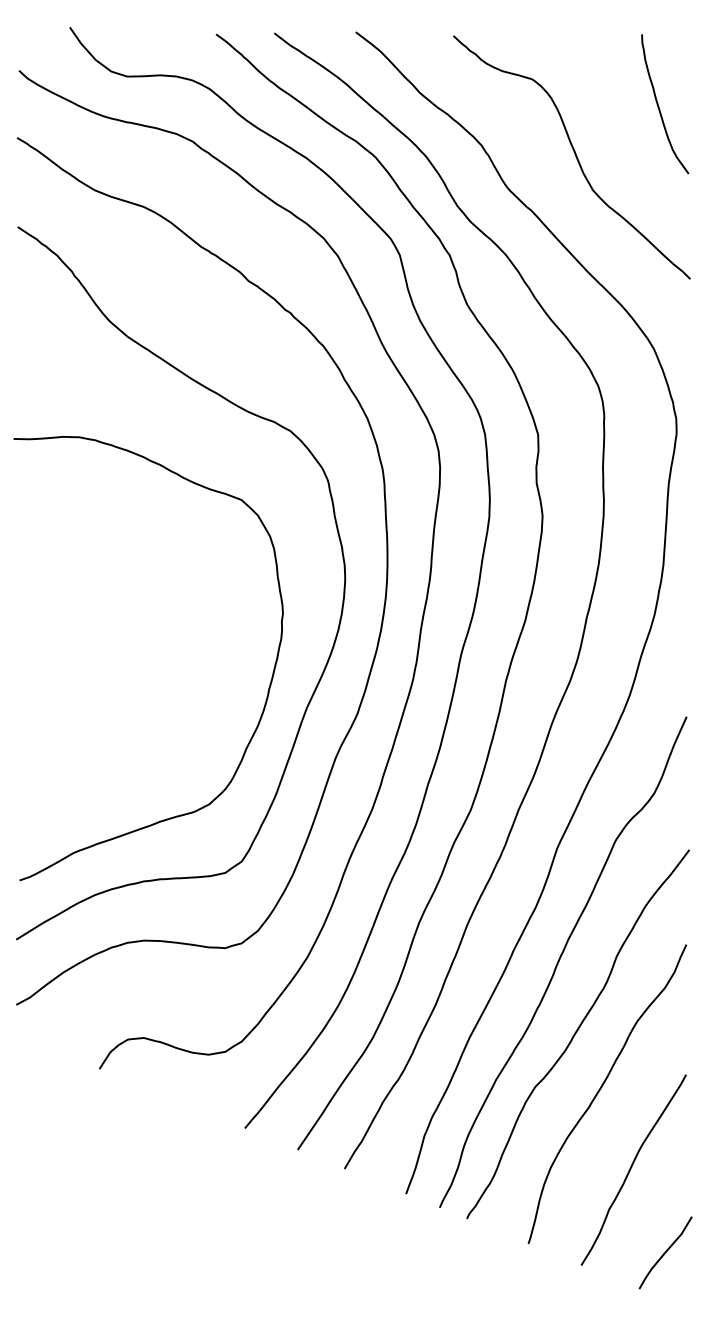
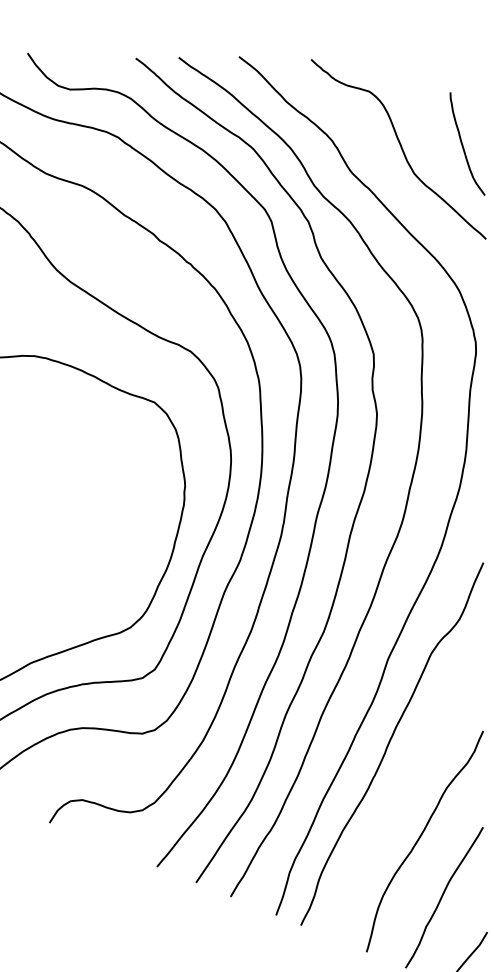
curve: (659, 106) -> (463, 145), moved
curve: (576, 1033) -> (402, 796), removed

